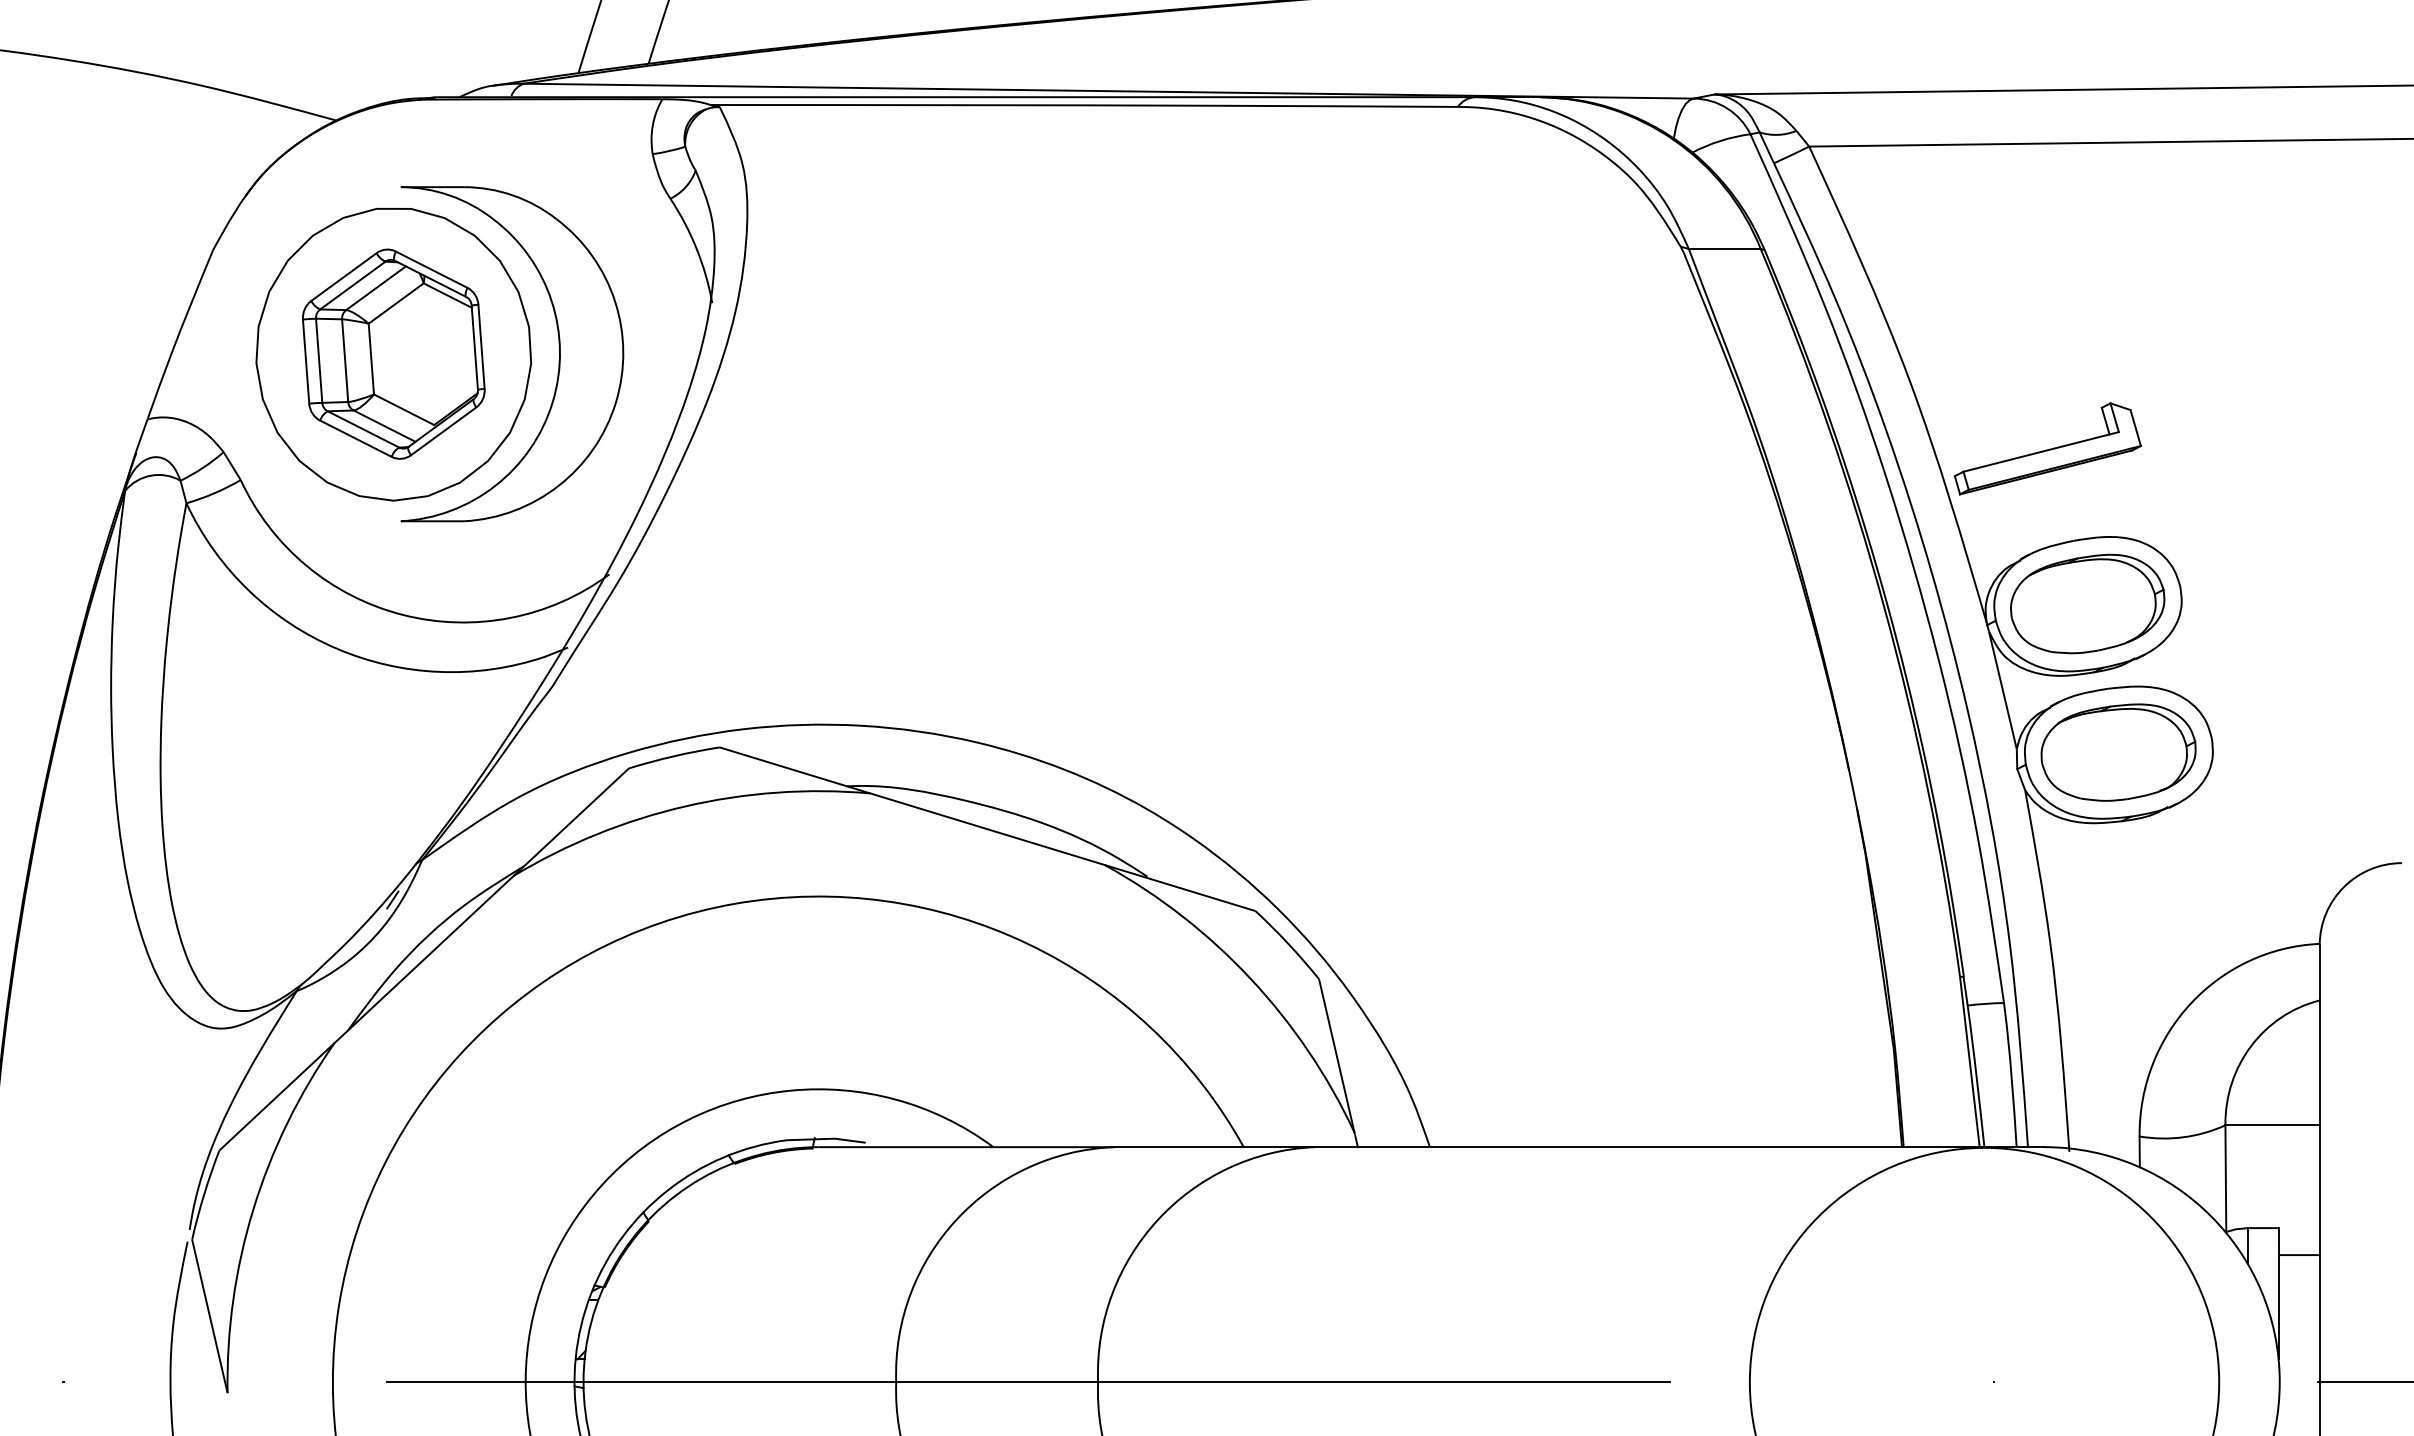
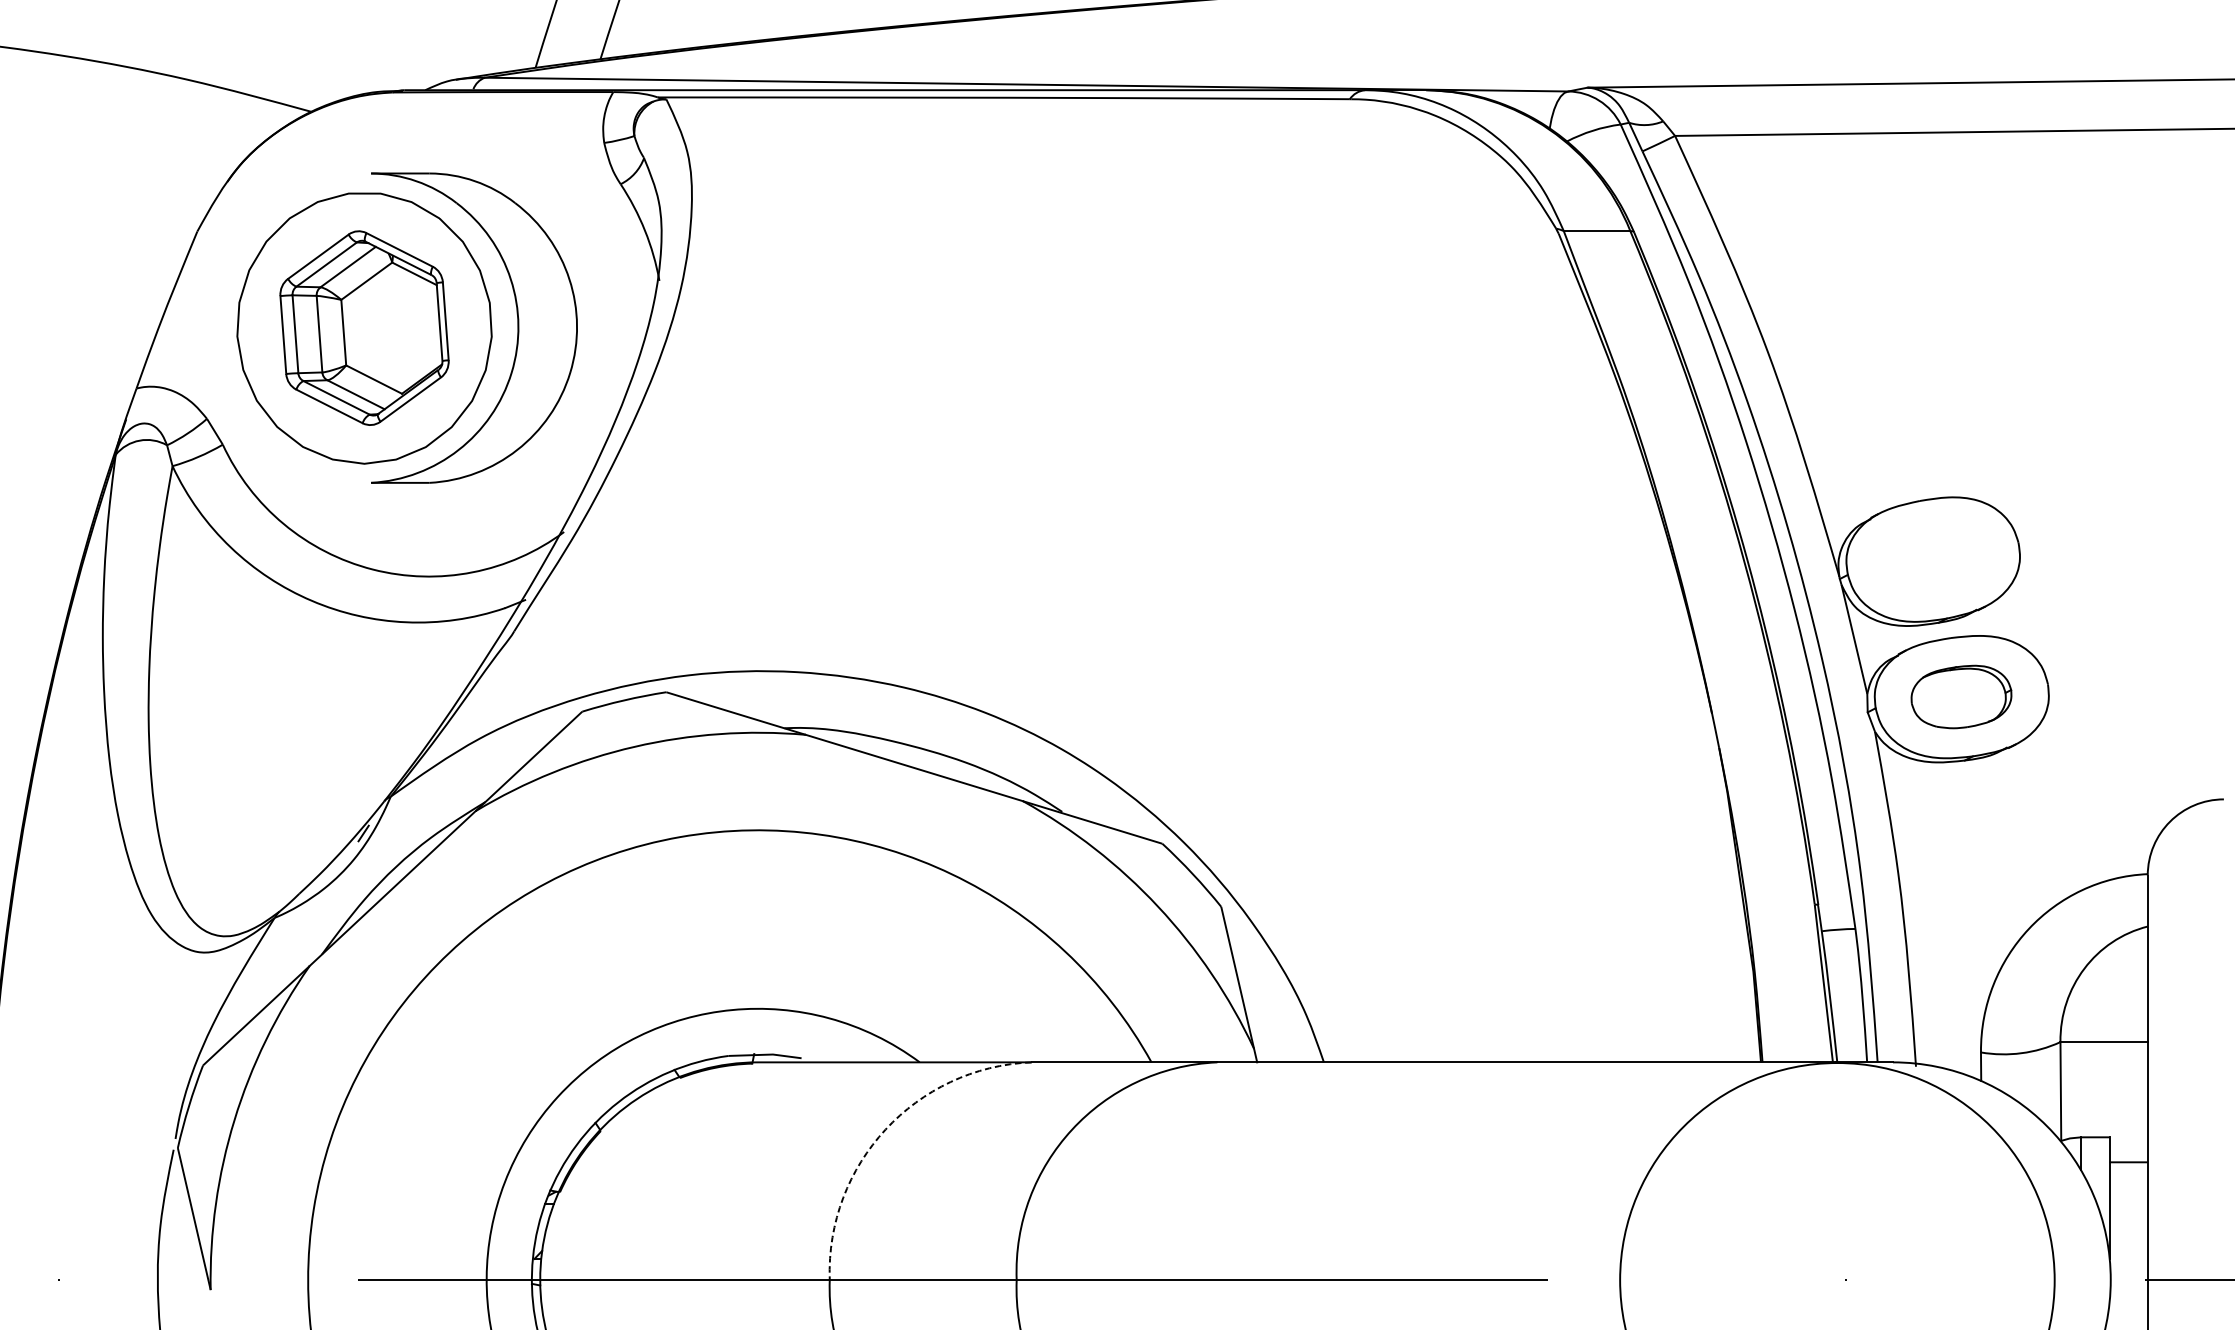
part: (2047, 448) -> (1895, 415), removed
part: (2087, 603) -> (1932, 558), removed
part: (2118, 752) -> (1961, 696), size x0.7
arc: (956, 1219) -> (885, 1129), solid -> dashed

